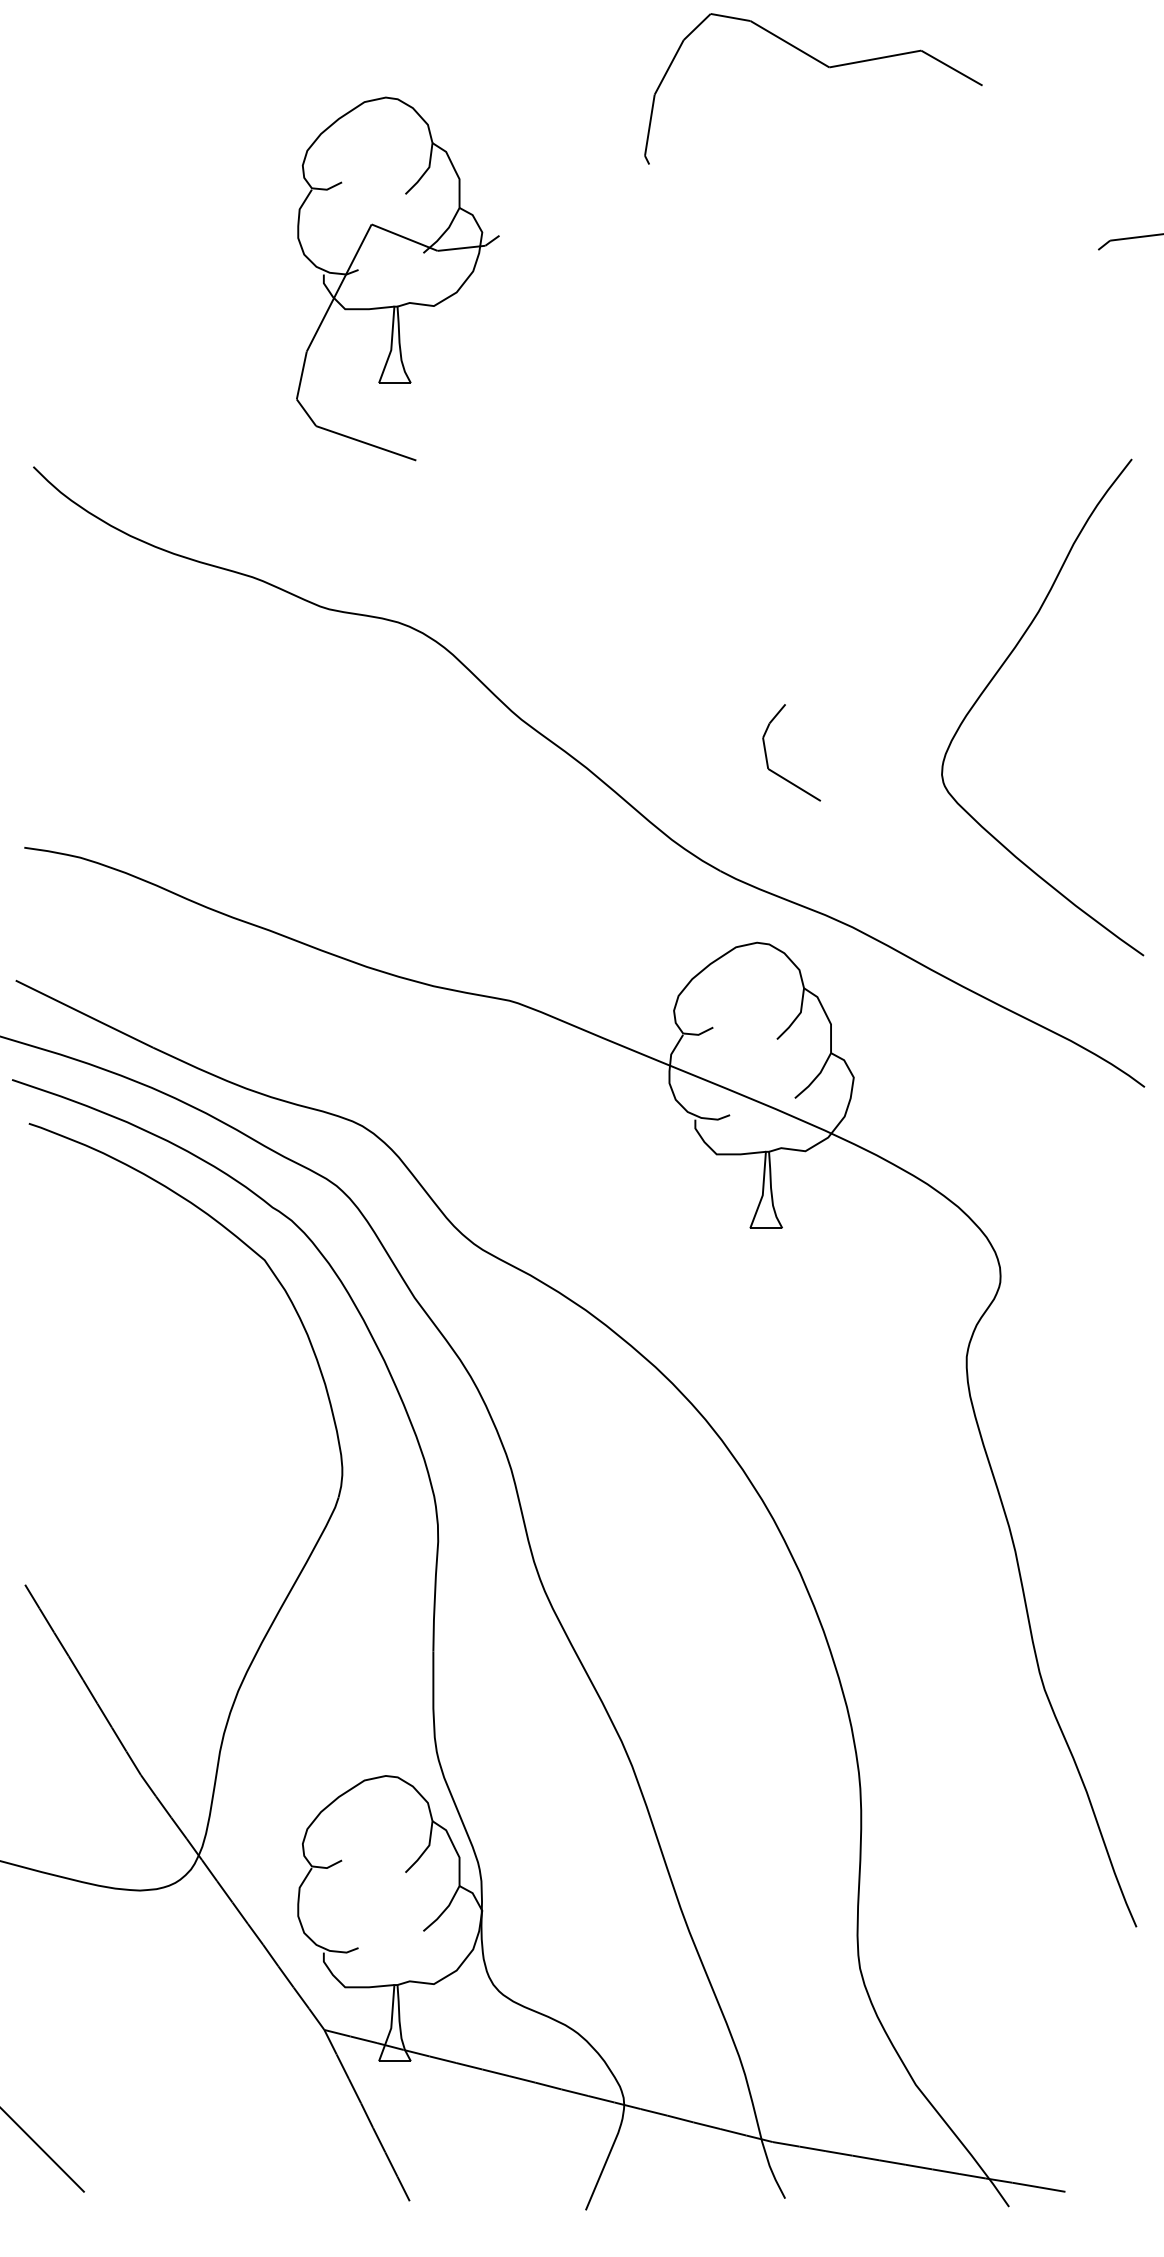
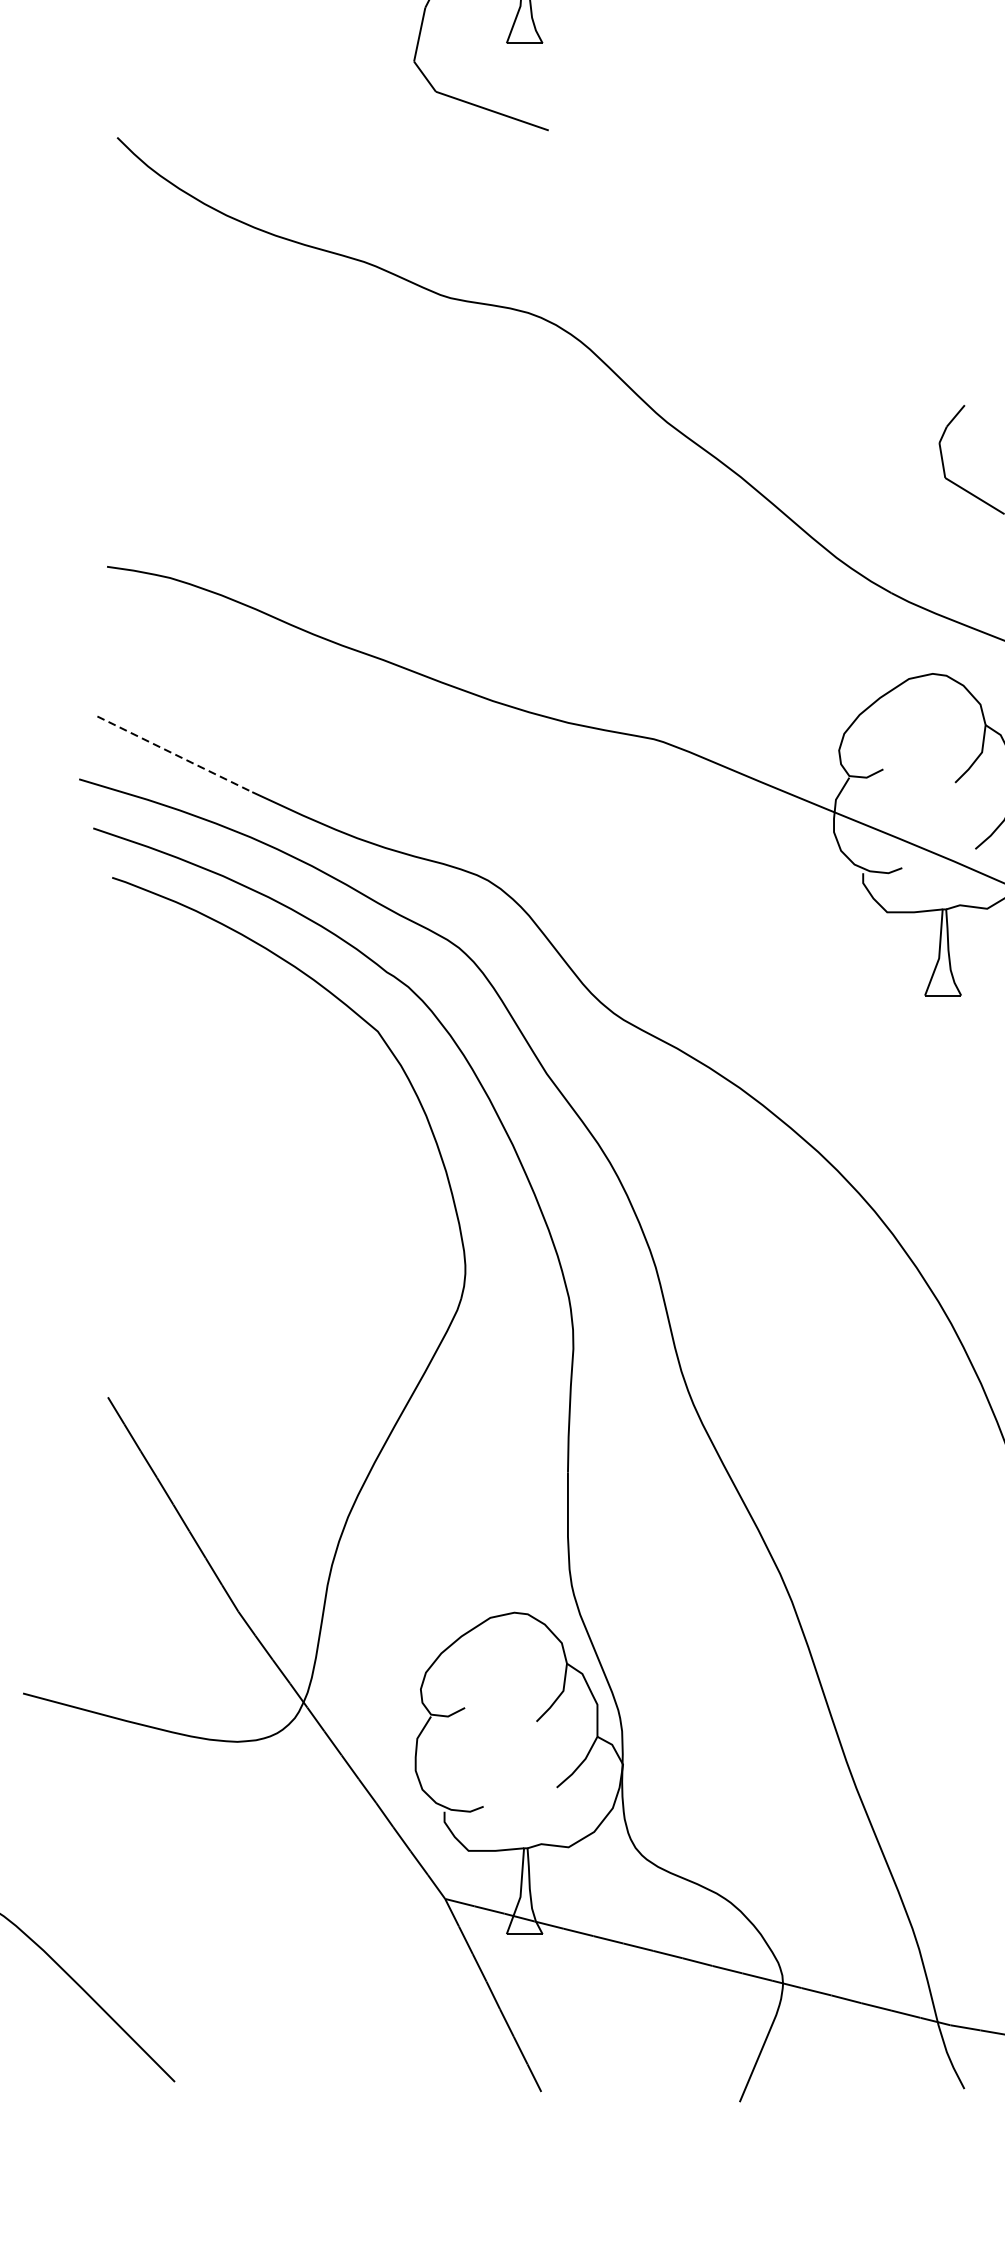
line: (85, 1014) -> (175, 754), solid -> dashed

